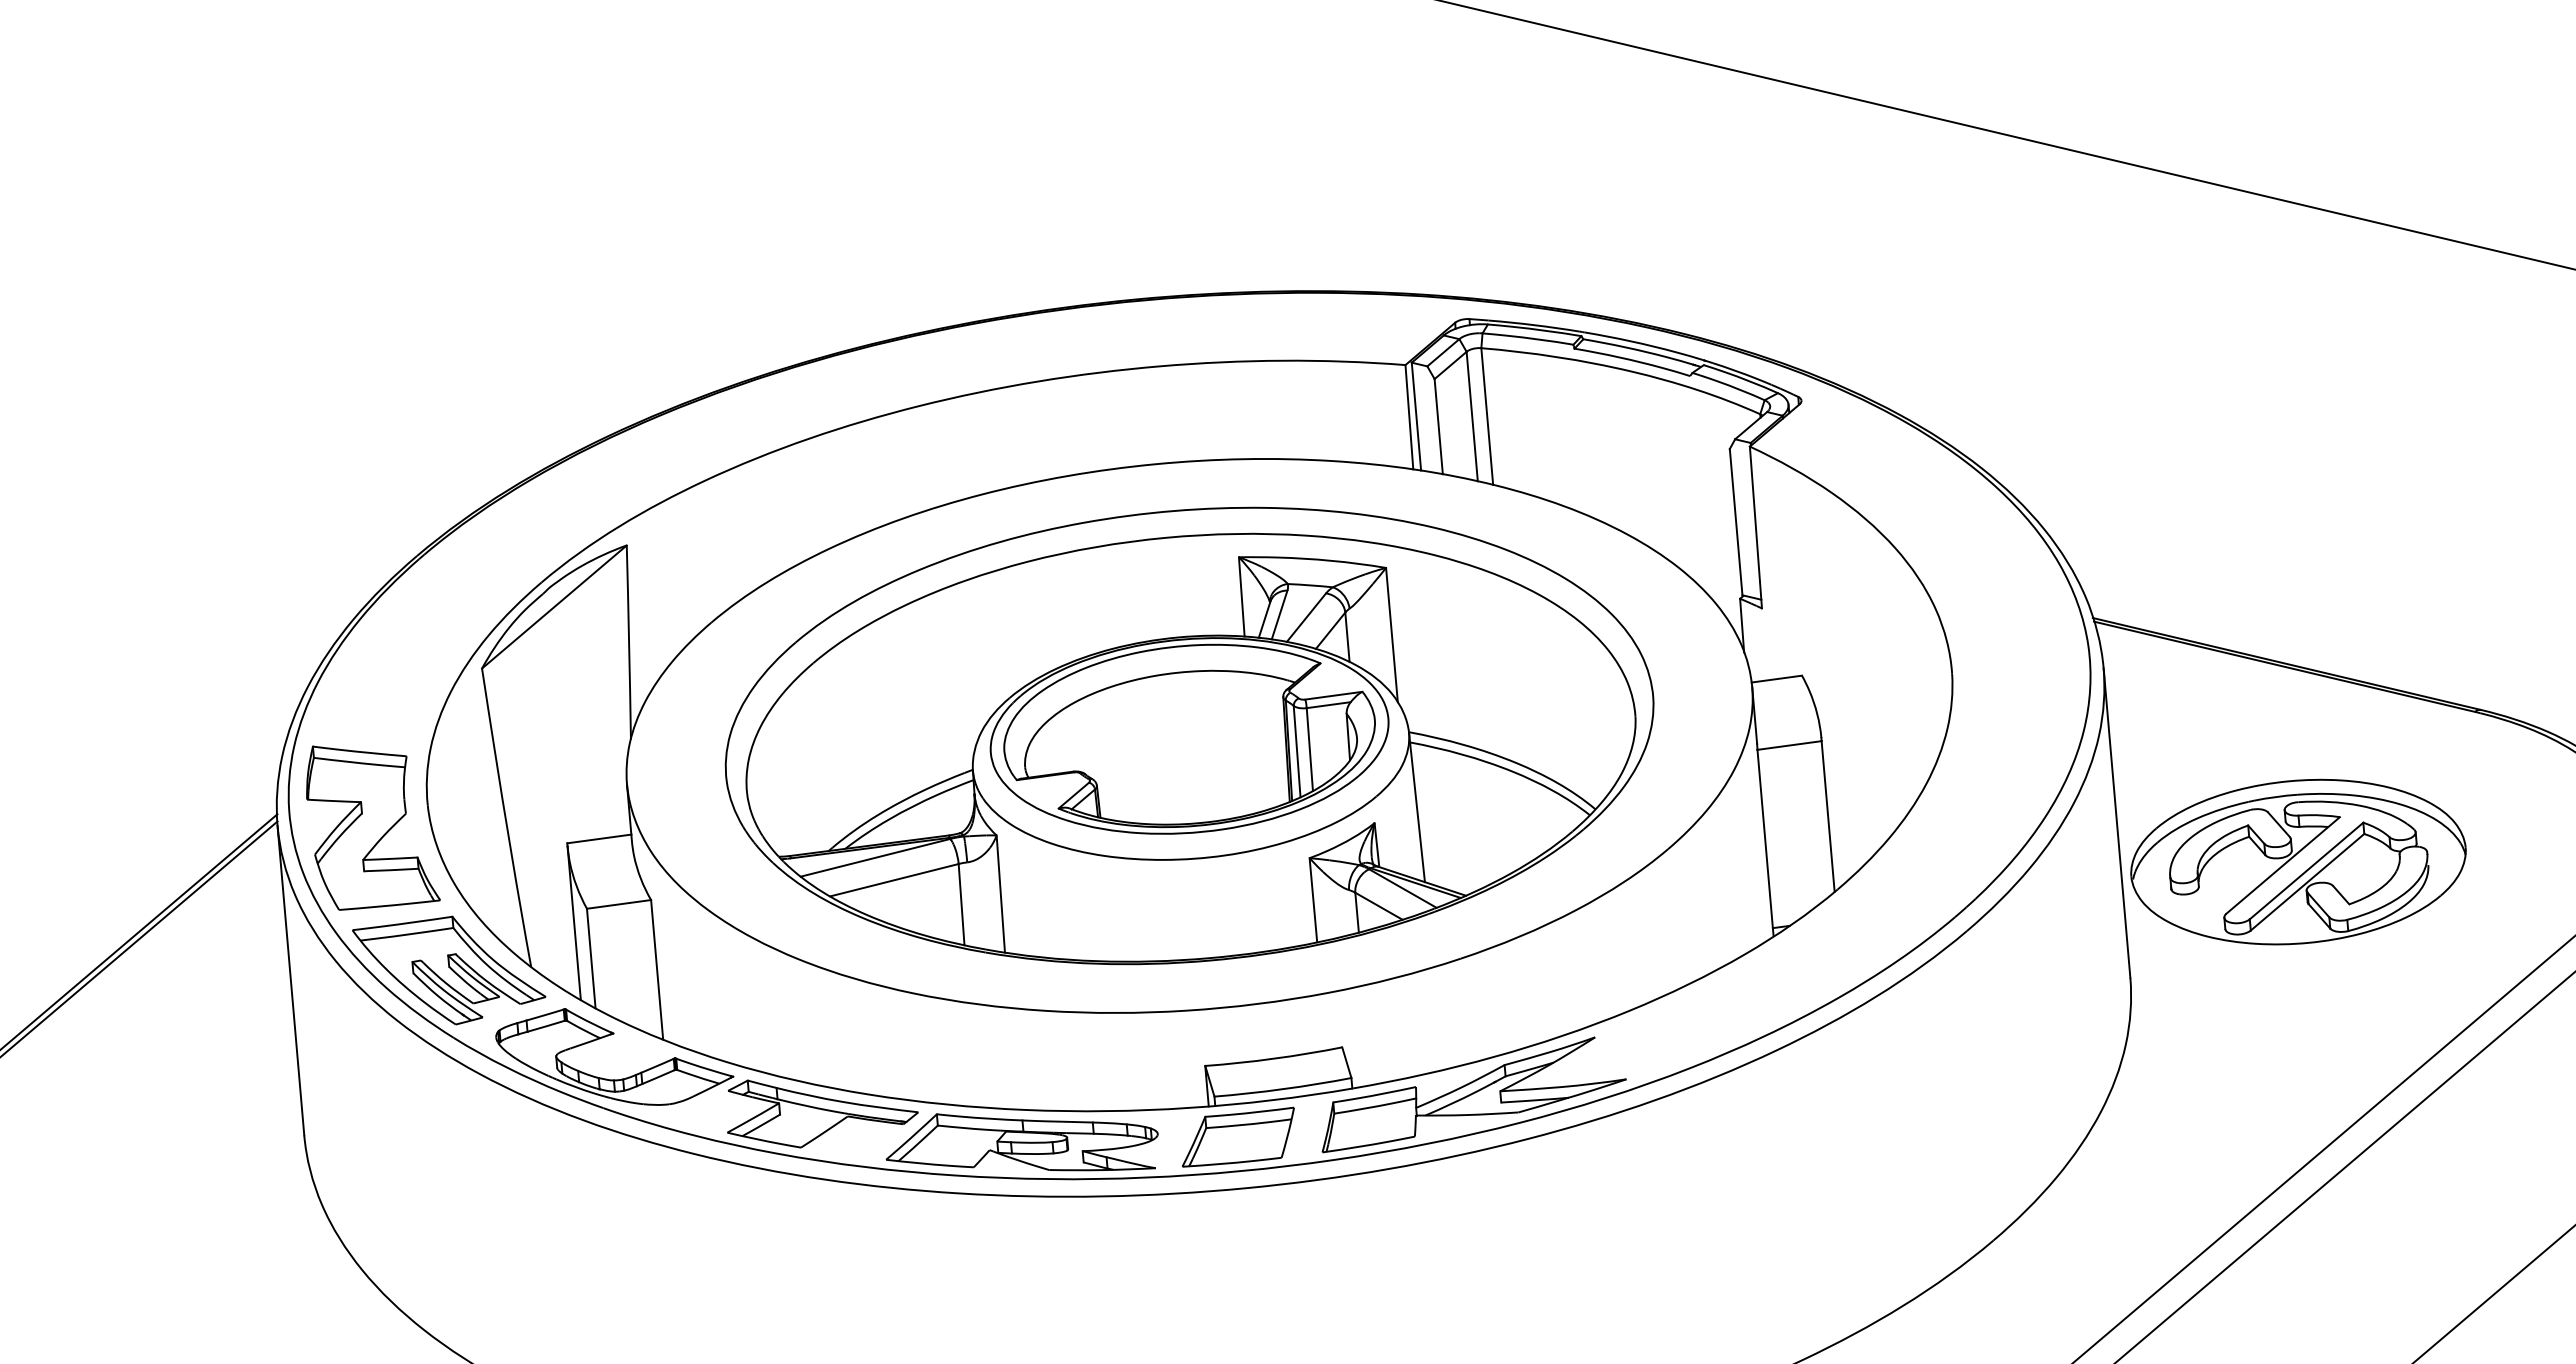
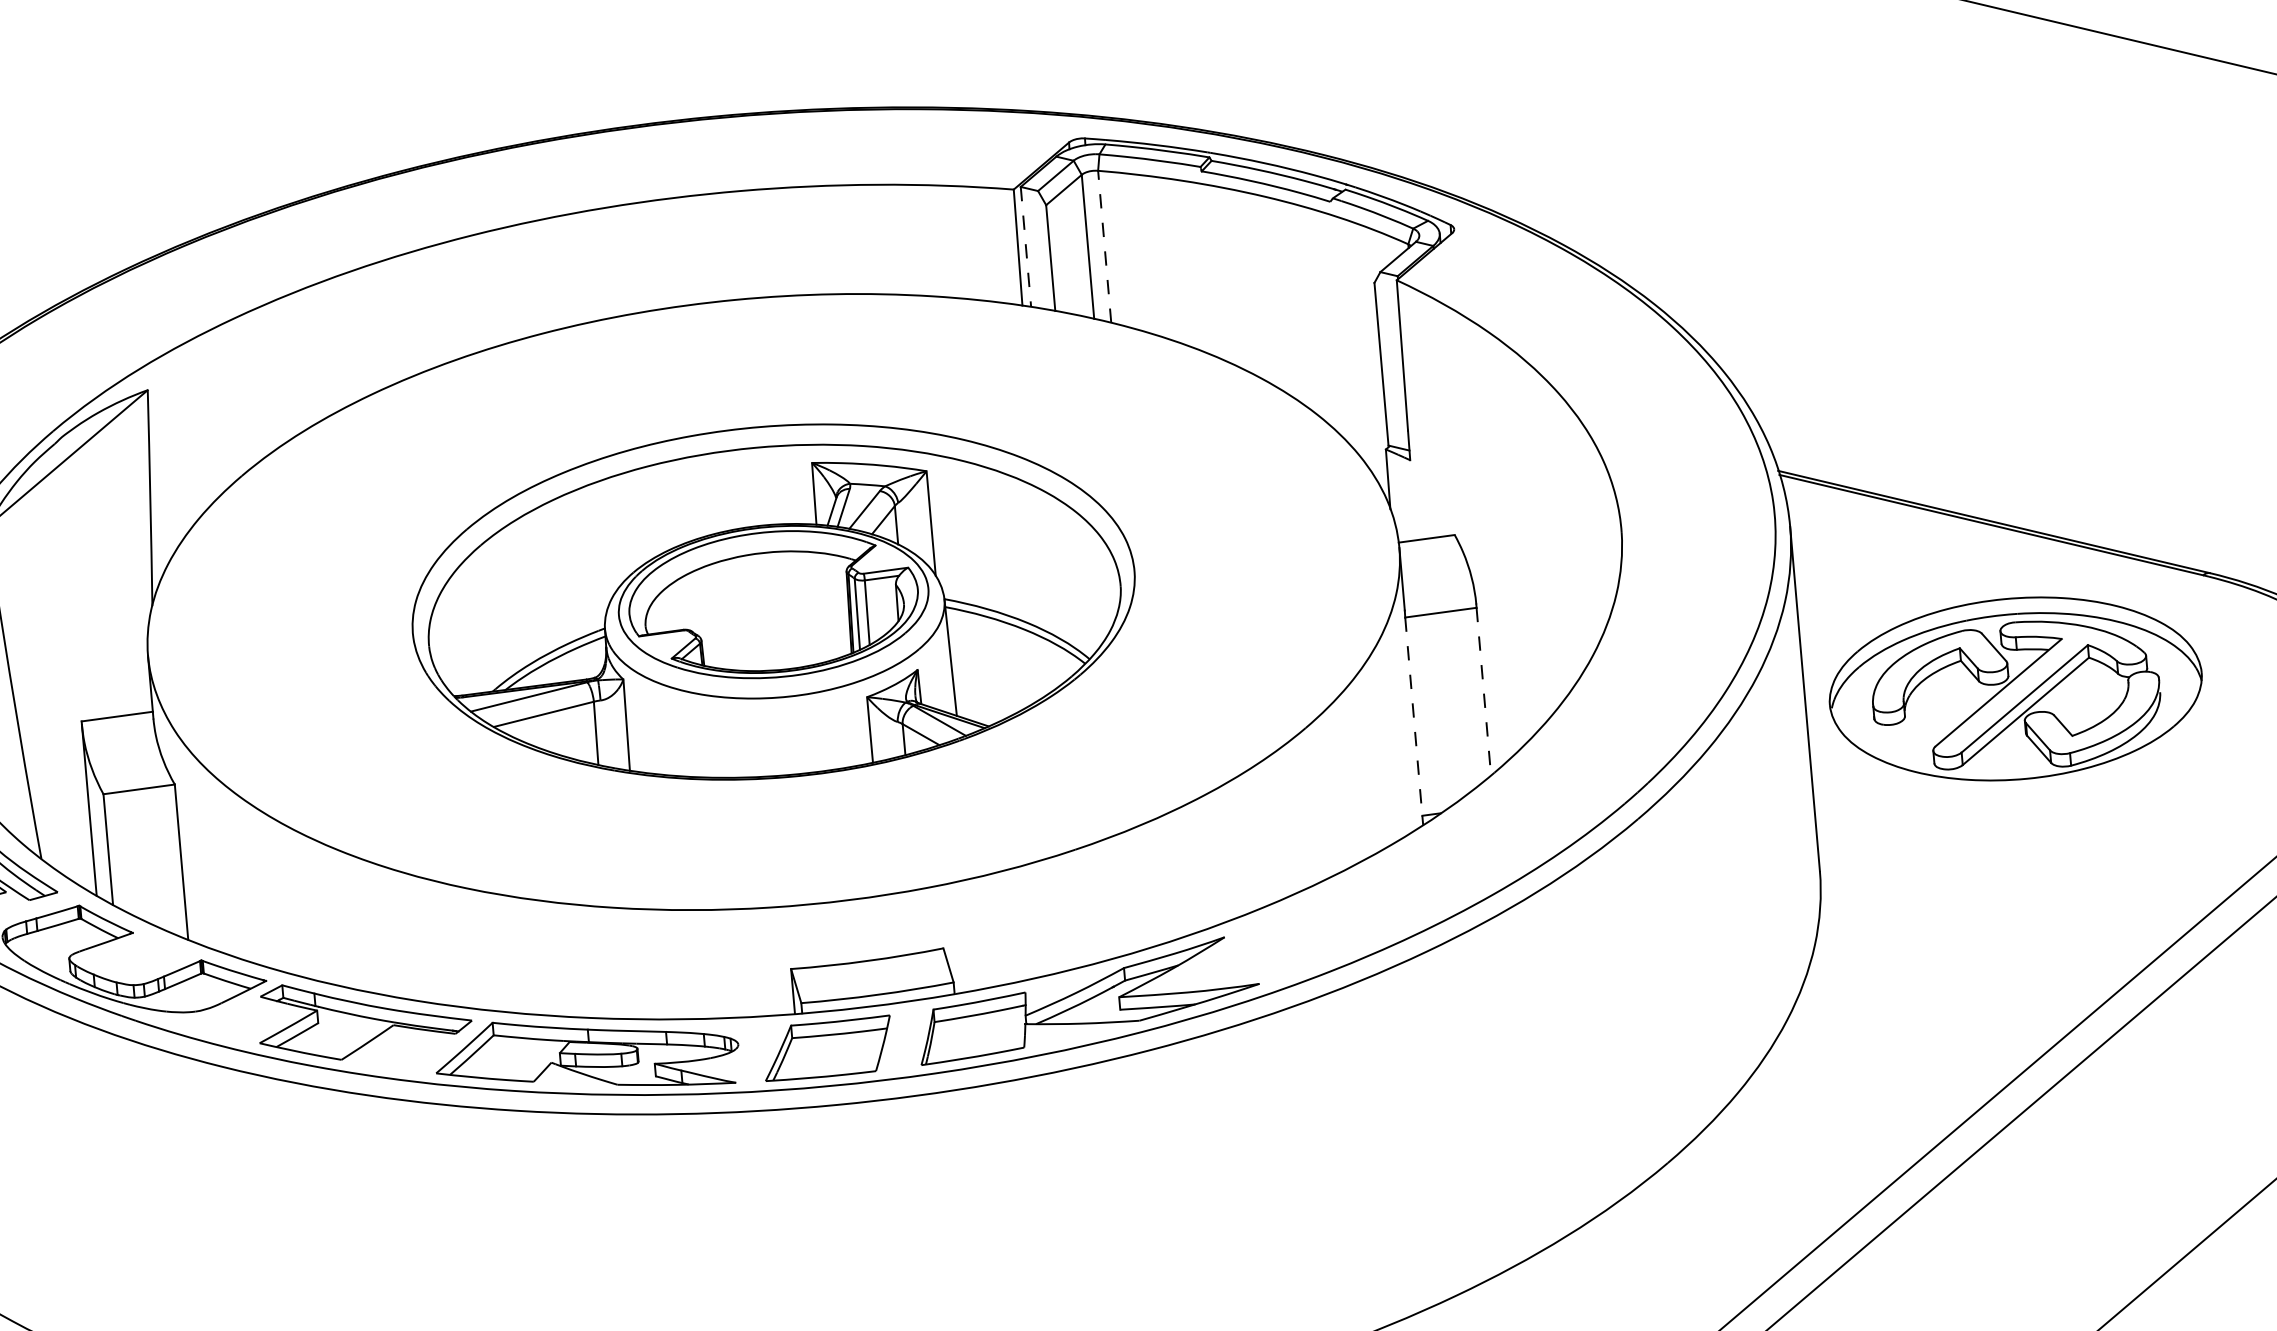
line: (1487, 416) -> (1104, 246), solid -> dashed
line: (1416, 417) -> (1026, 247), solid -> dashed
part: (1189, 735) -> (773, 601), size x0.7
line: (1828, 816) -> (1484, 691), solid -> dashed
line: (1765, 839) -> (1414, 717), solid -> dashed
part: (2298, 861) -> (2015, 688), moved

